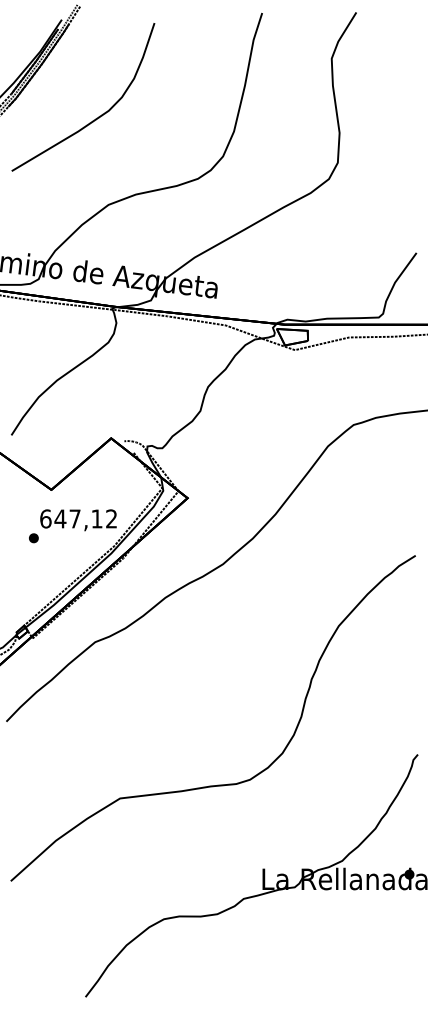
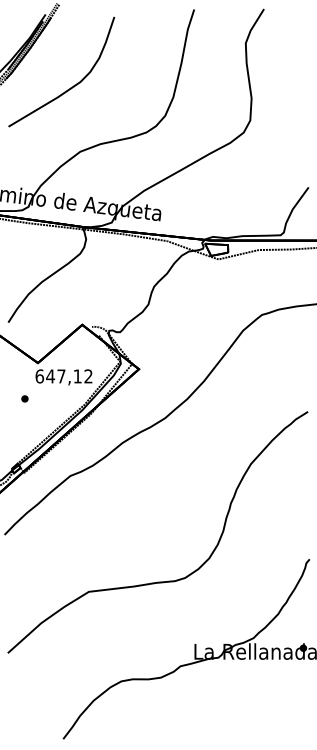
text: (78, 520) -> (63, 377), moved

